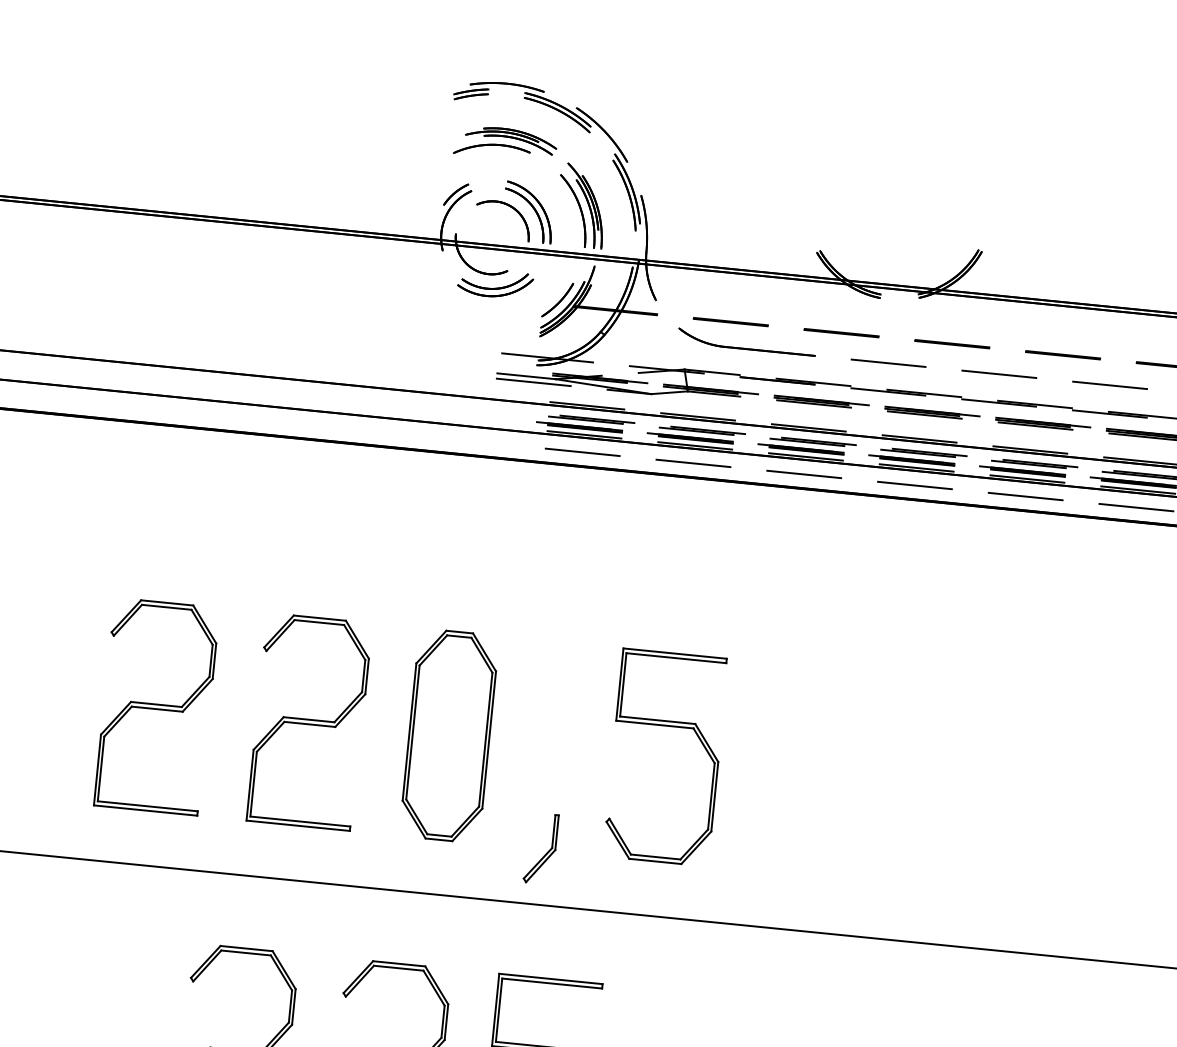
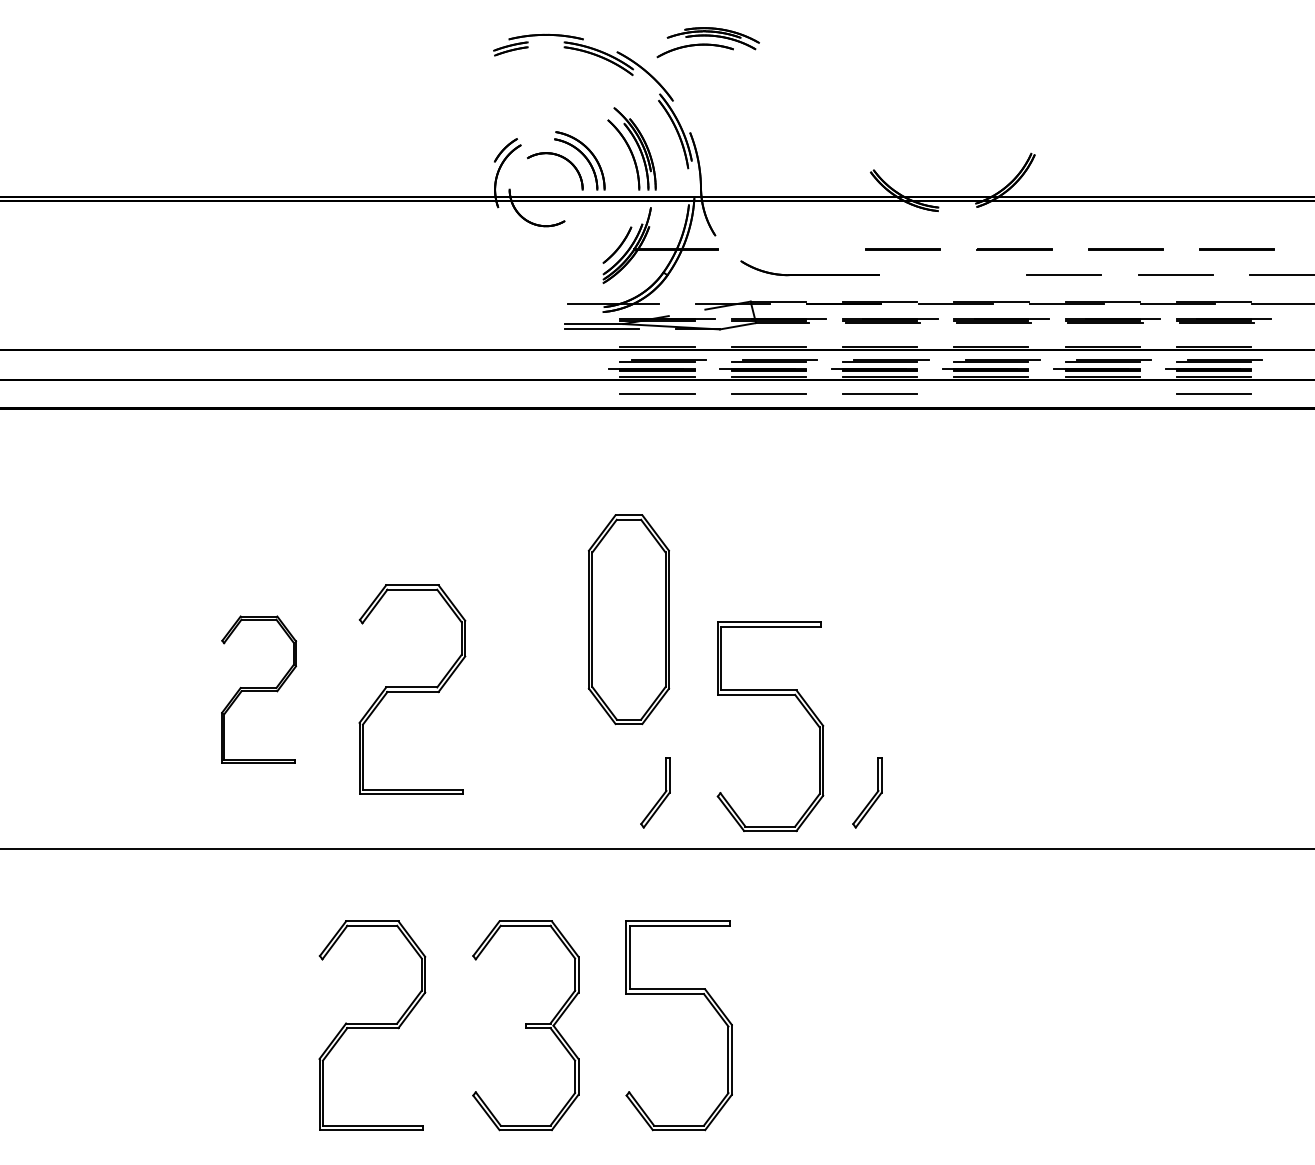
part: (505, 143) -> (707, 42), moved
part: (494, 284) -> (553, 235), removed
line: (730, 321) -> (791, 249), removed
line: (888, 363) -> (952, 275), removed
line: (915, 485) -> (991, 394), removed
line: (1025, 496) -> (1102, 394), removed
part: (156, 706) -> (258, 689), size x0.7
part: (668, 726) -> (770, 695), moved
part: (448, 735) -> (628, 619), moved
part: (757, 873) -> (873, 795), added

